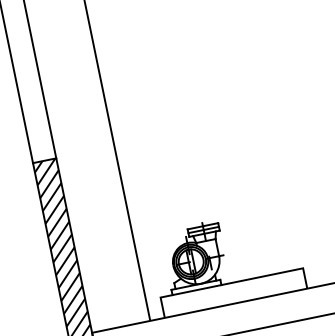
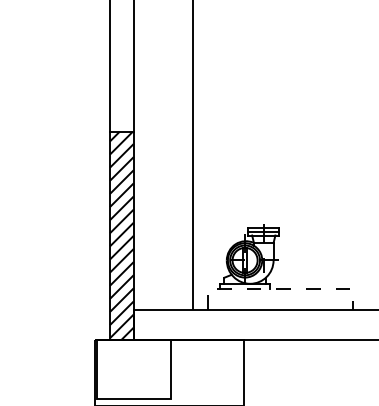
line: (231, 283) -> (280, 289), solid -> dashed

